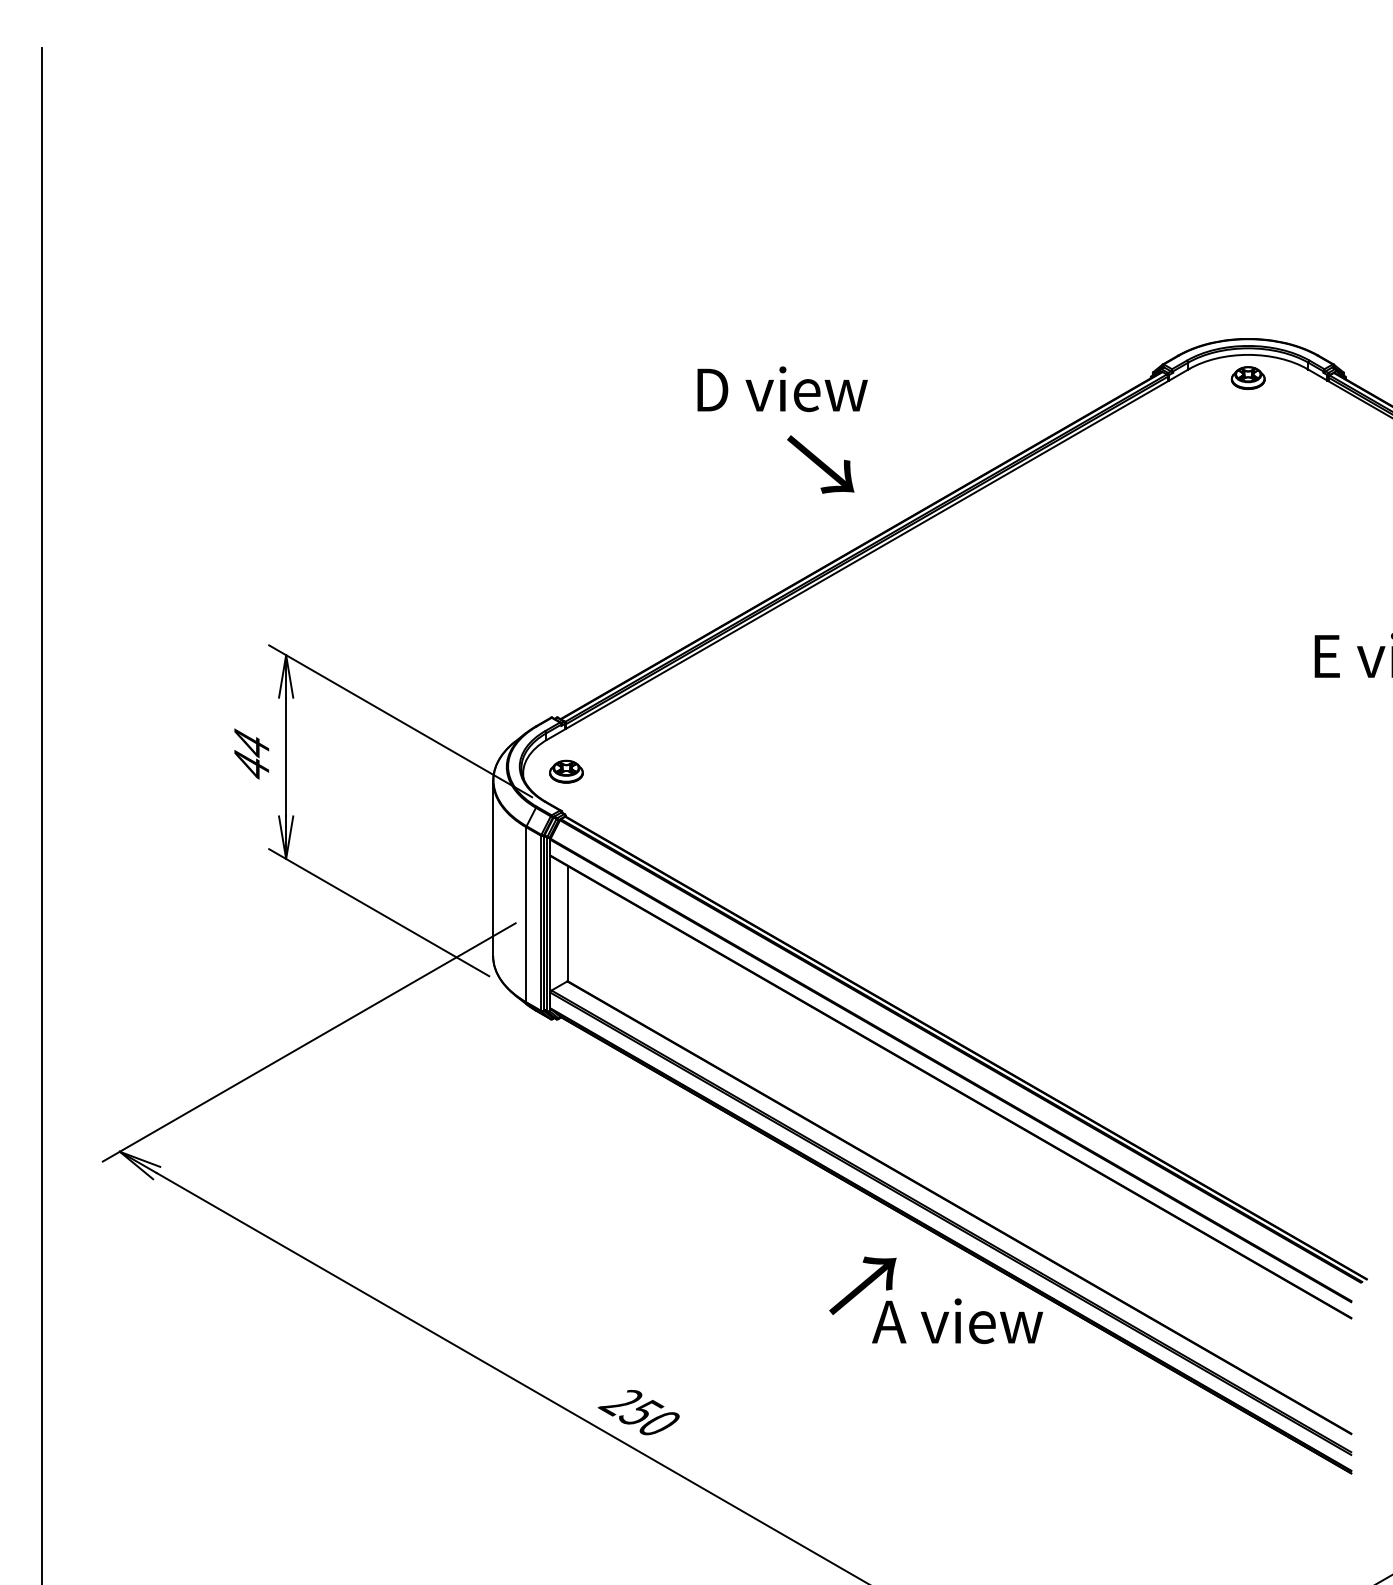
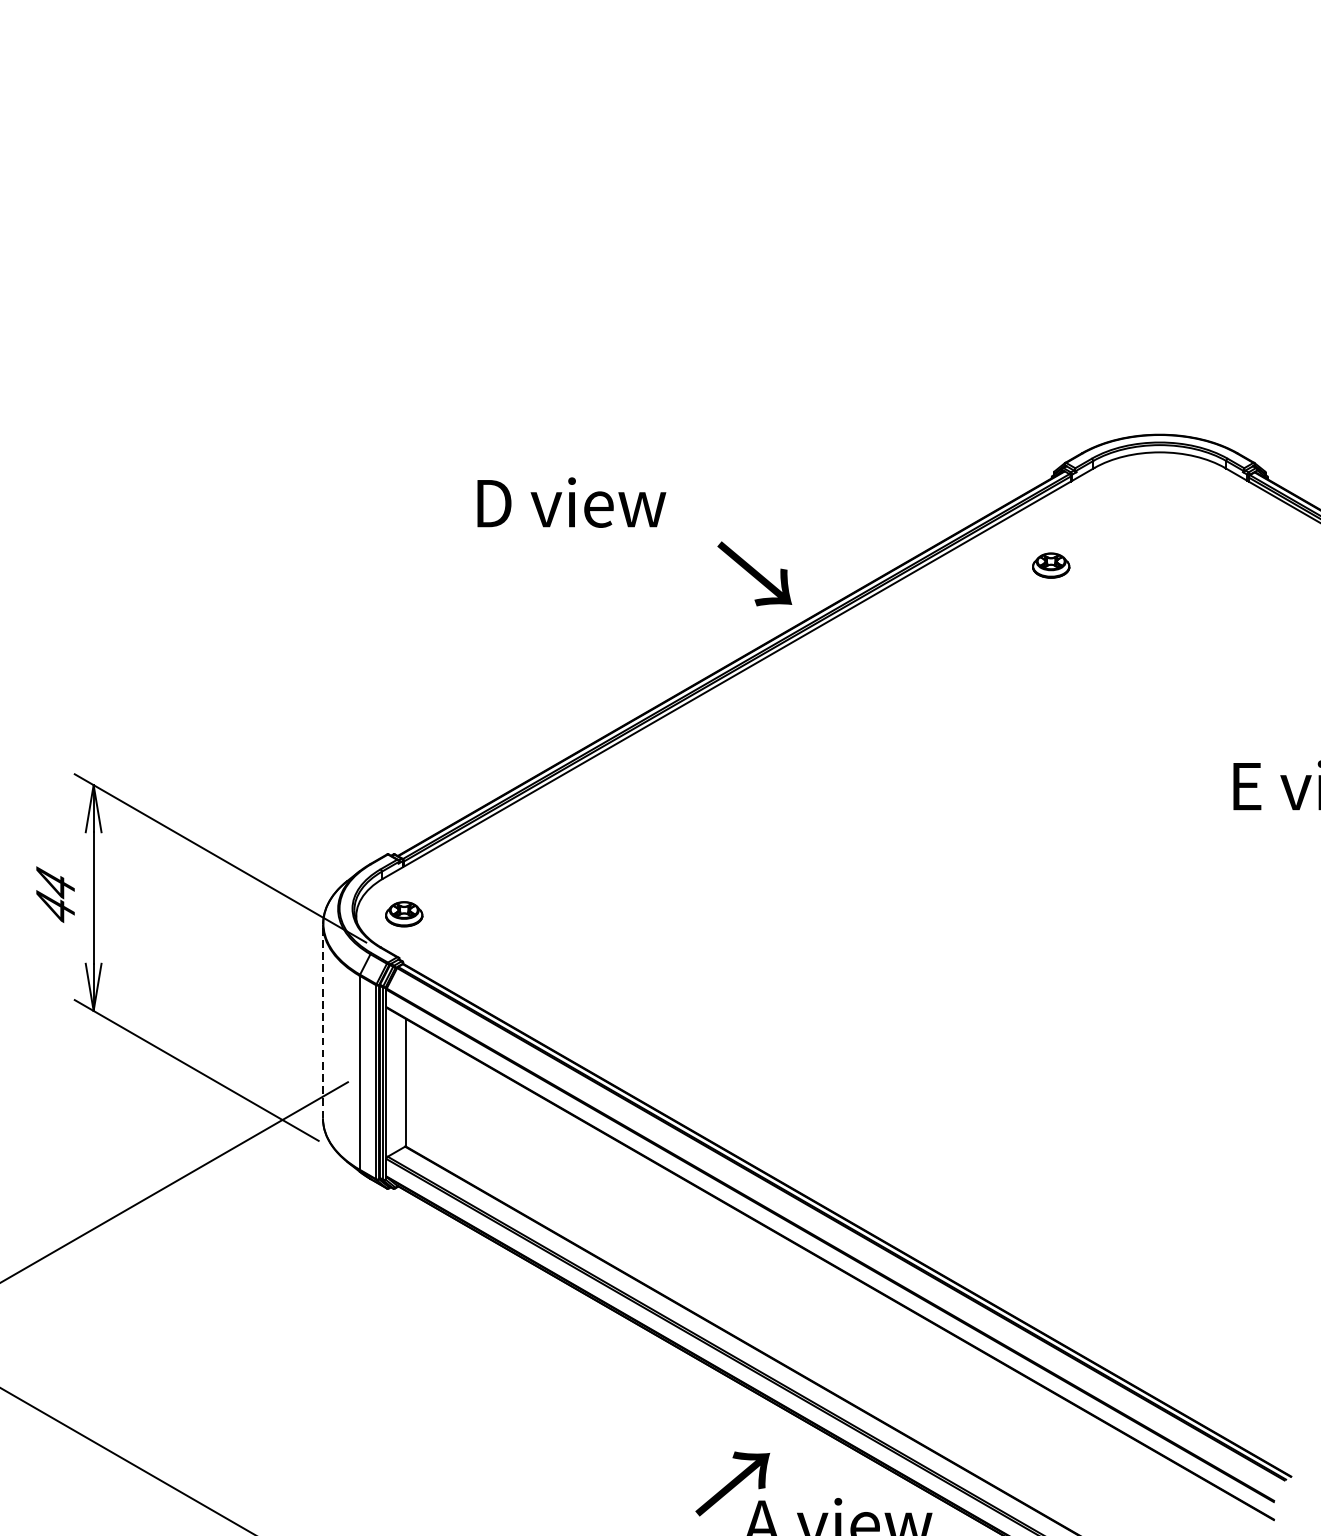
part: (1247, 377) -> (1050, 564), moved
text: (782, 389) -> (571, 502), moved
text: (820, 464) -> (754, 573), moved
line: (493, 867) -> (323, 1020), solid -> dashed

